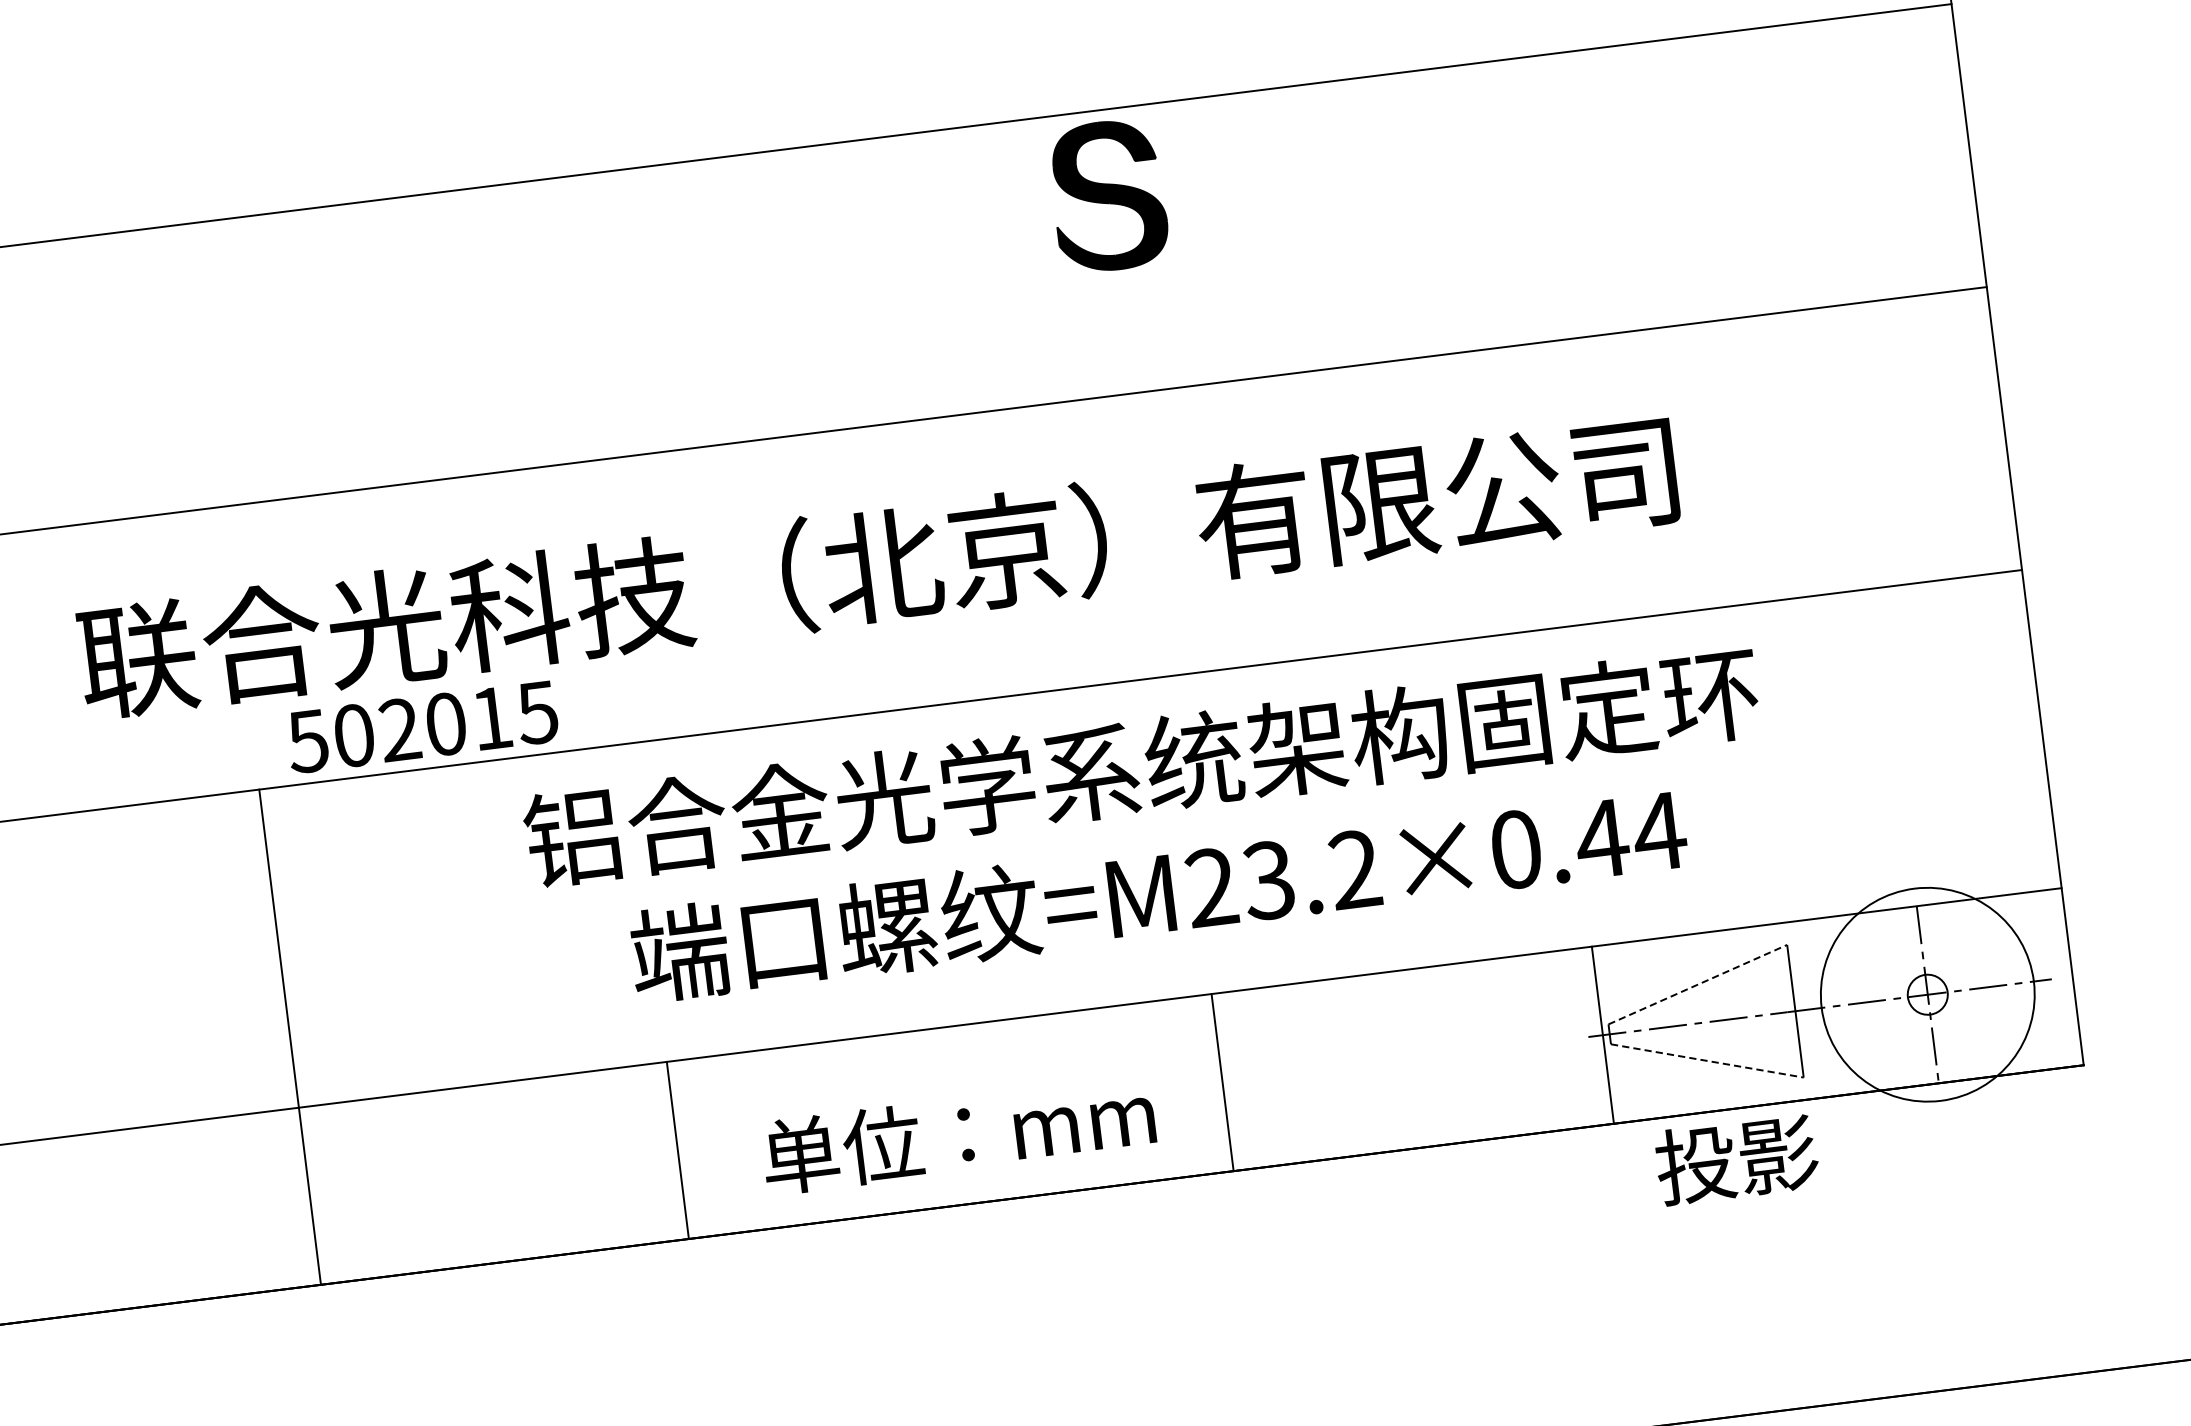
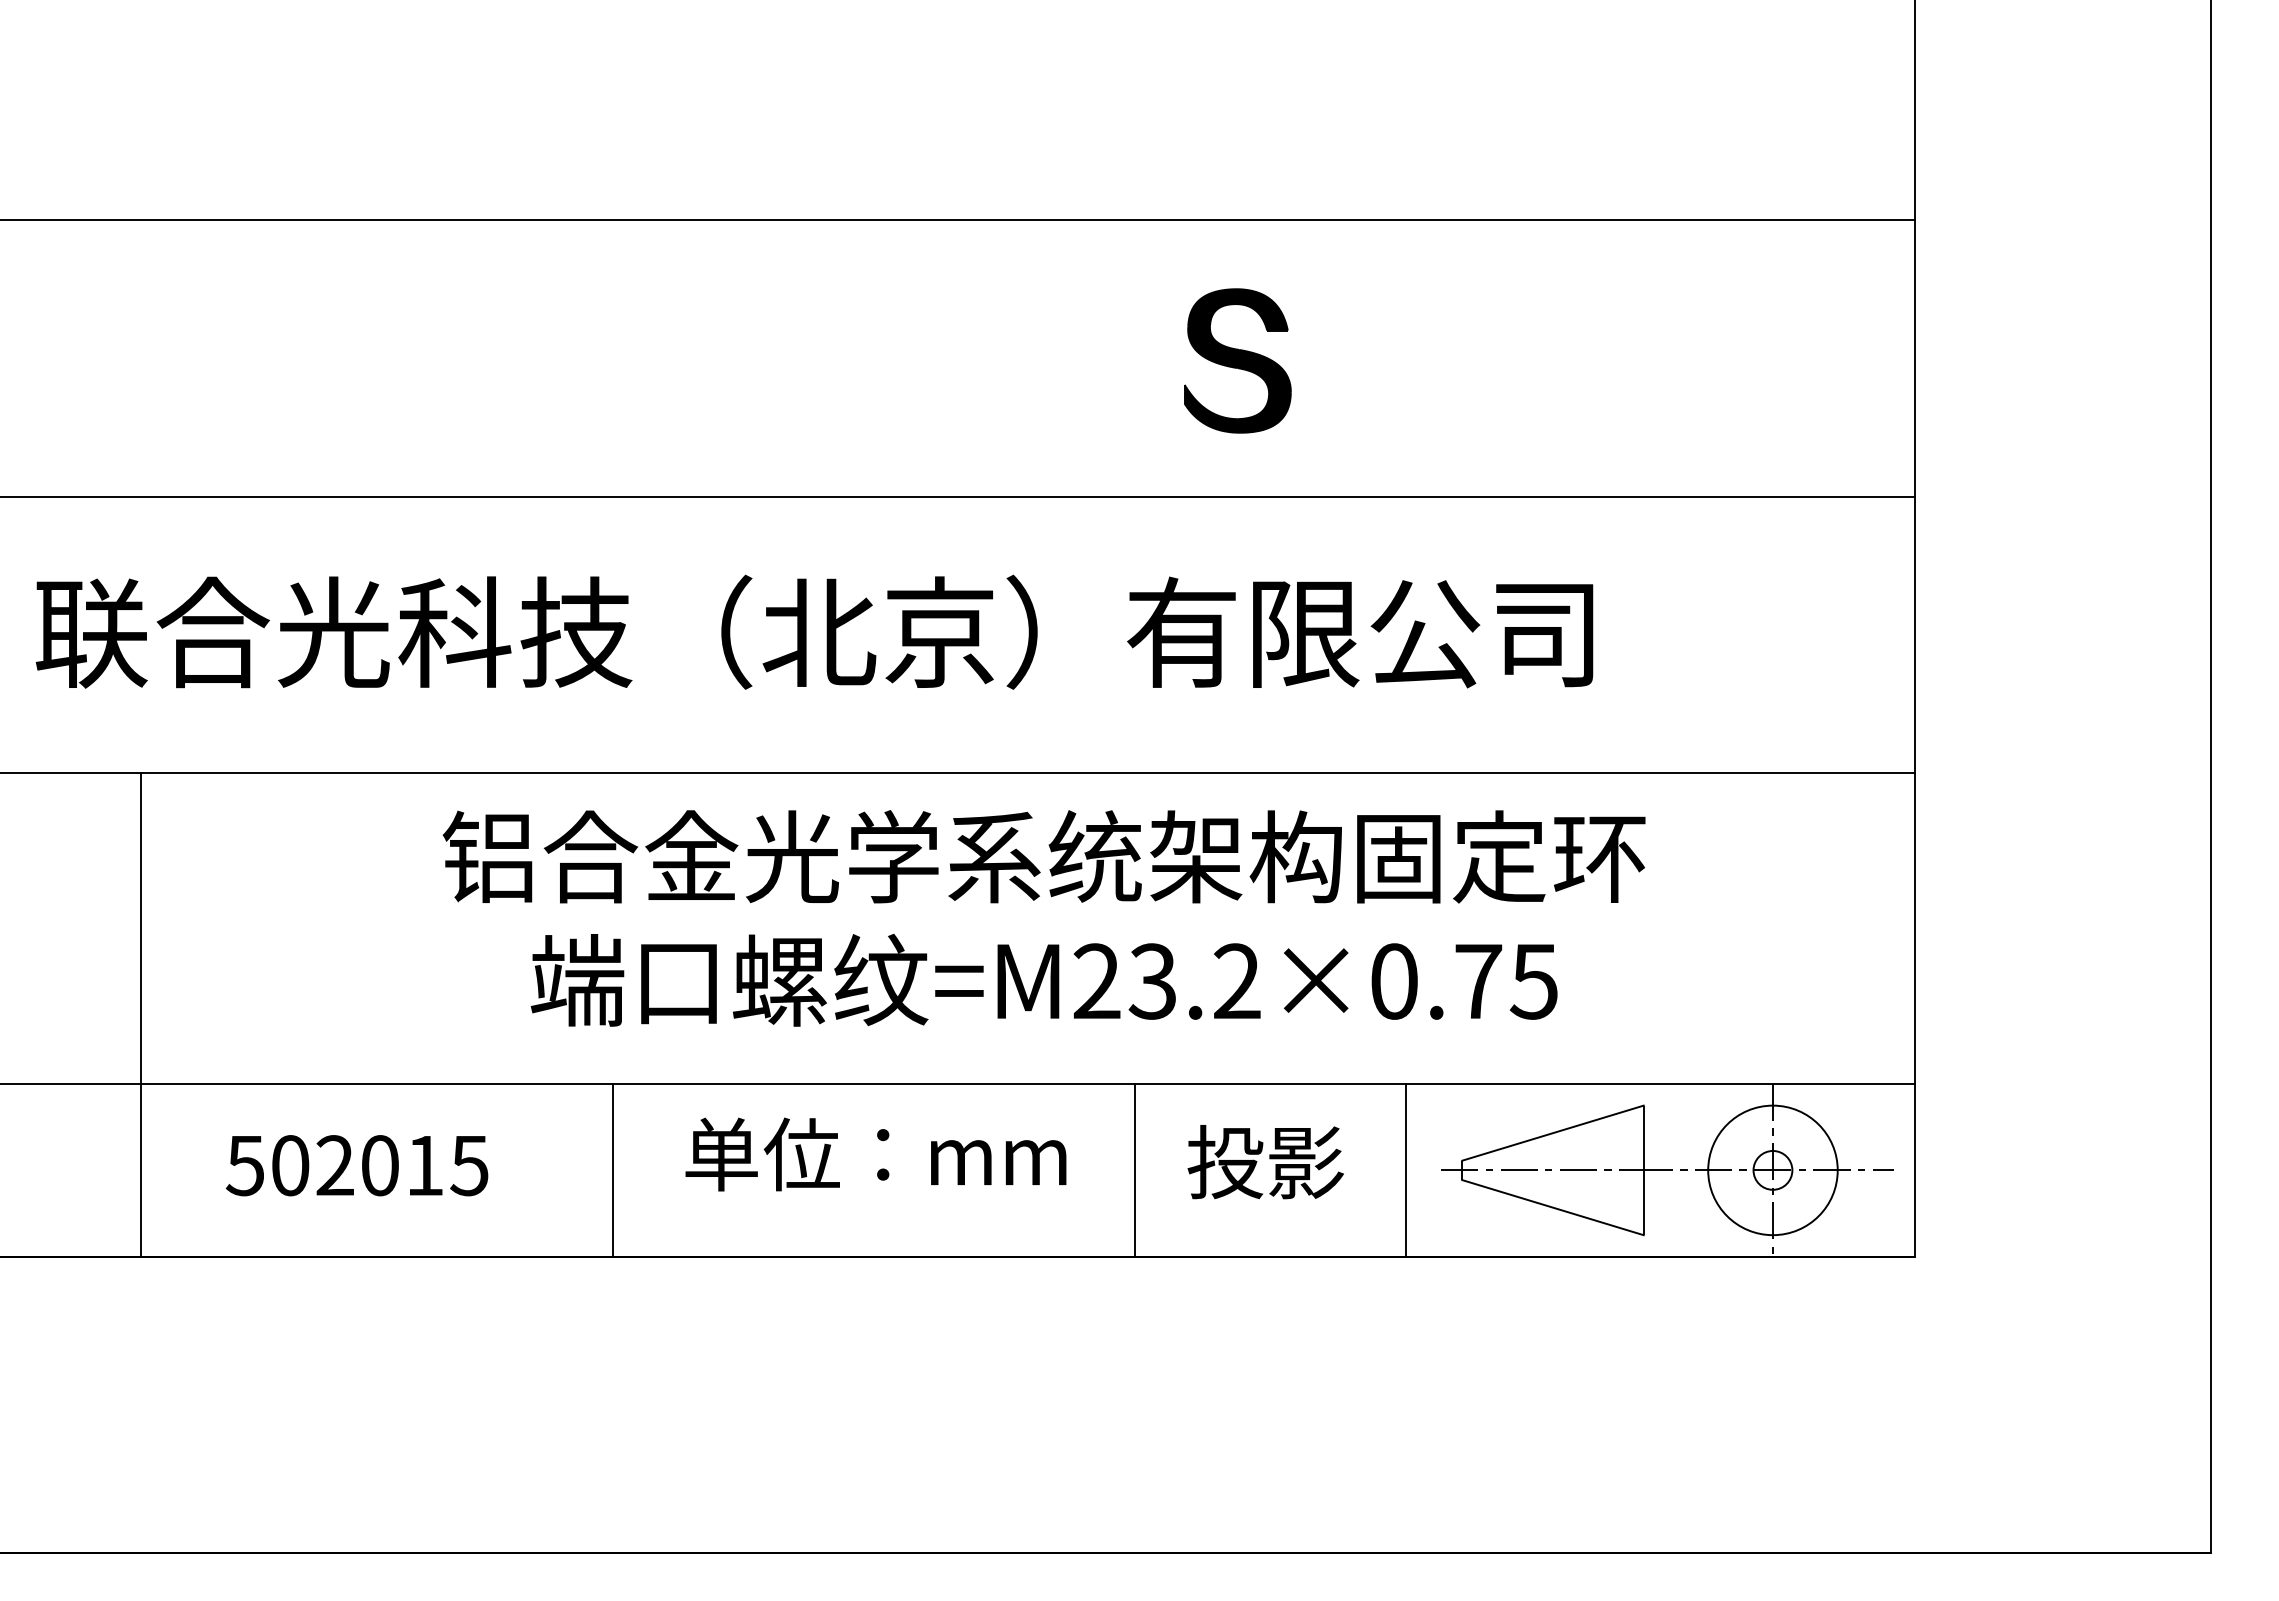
part: (1108, 195) -> (1237, 360), moved
text: (421, 727) -> (356, 1165), moved
text: (1629, 835) -> (1505, 981), =M23.2×0.44 -> =M23.2×0.75
line: (1698, 984) -> (1553, 1133), dashed -> solid
circle: (1927, 994) -> (1772, 1170), size x0.62
line: (1602, 1034) -> (1405, 1169), moved
line: (289, 1036) -> (140, 1014), moved
line: (1707, 1060) -> (1553, 1207), dashed -> solid
line: (1222, 1081) -> (1135, 1169), moved
text: (958, 1135) -> (875, 1154), moved
line: (678, 1149) -> (613, 1169), moved
text: (1736, 1160) -> (1265, 1162), moved

